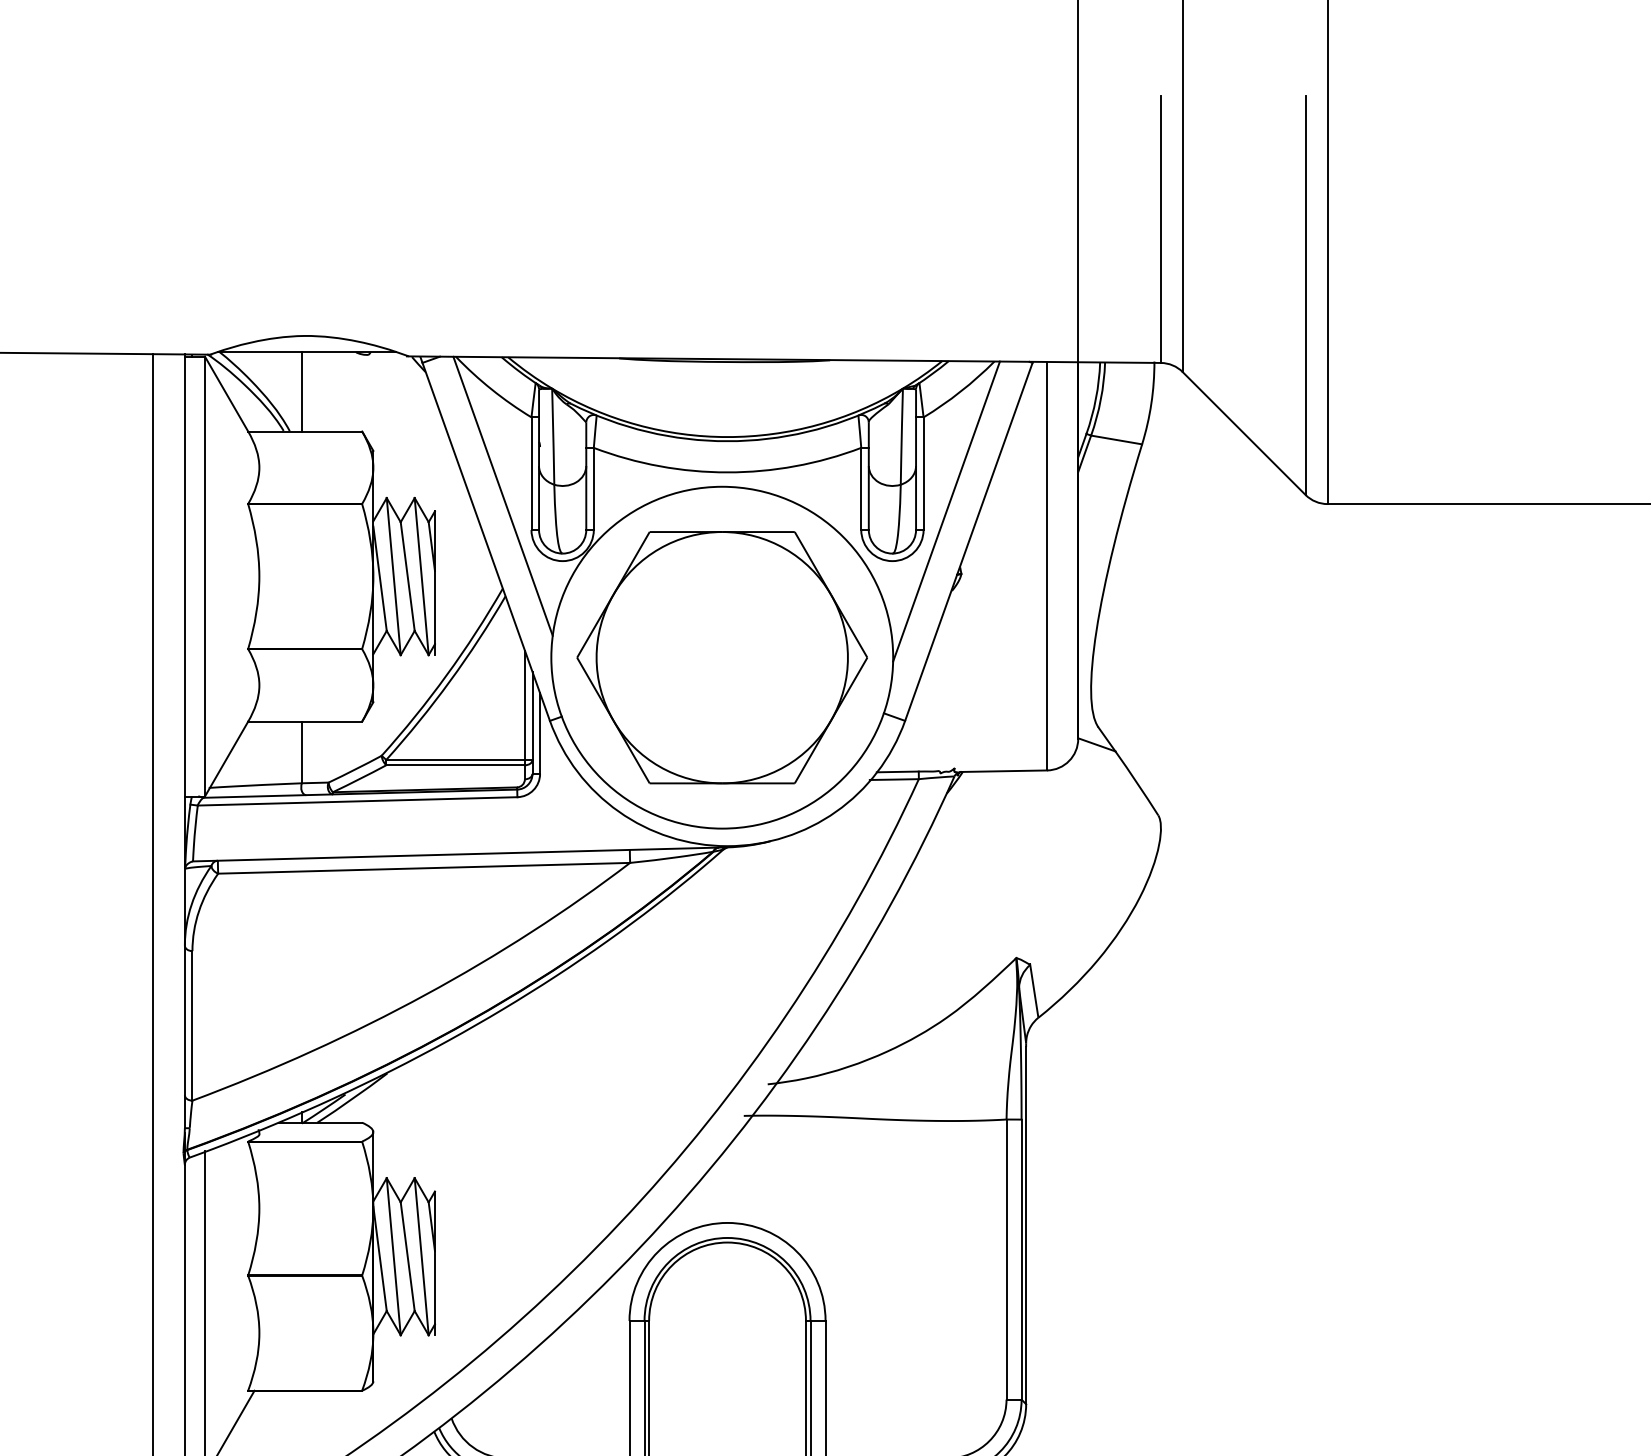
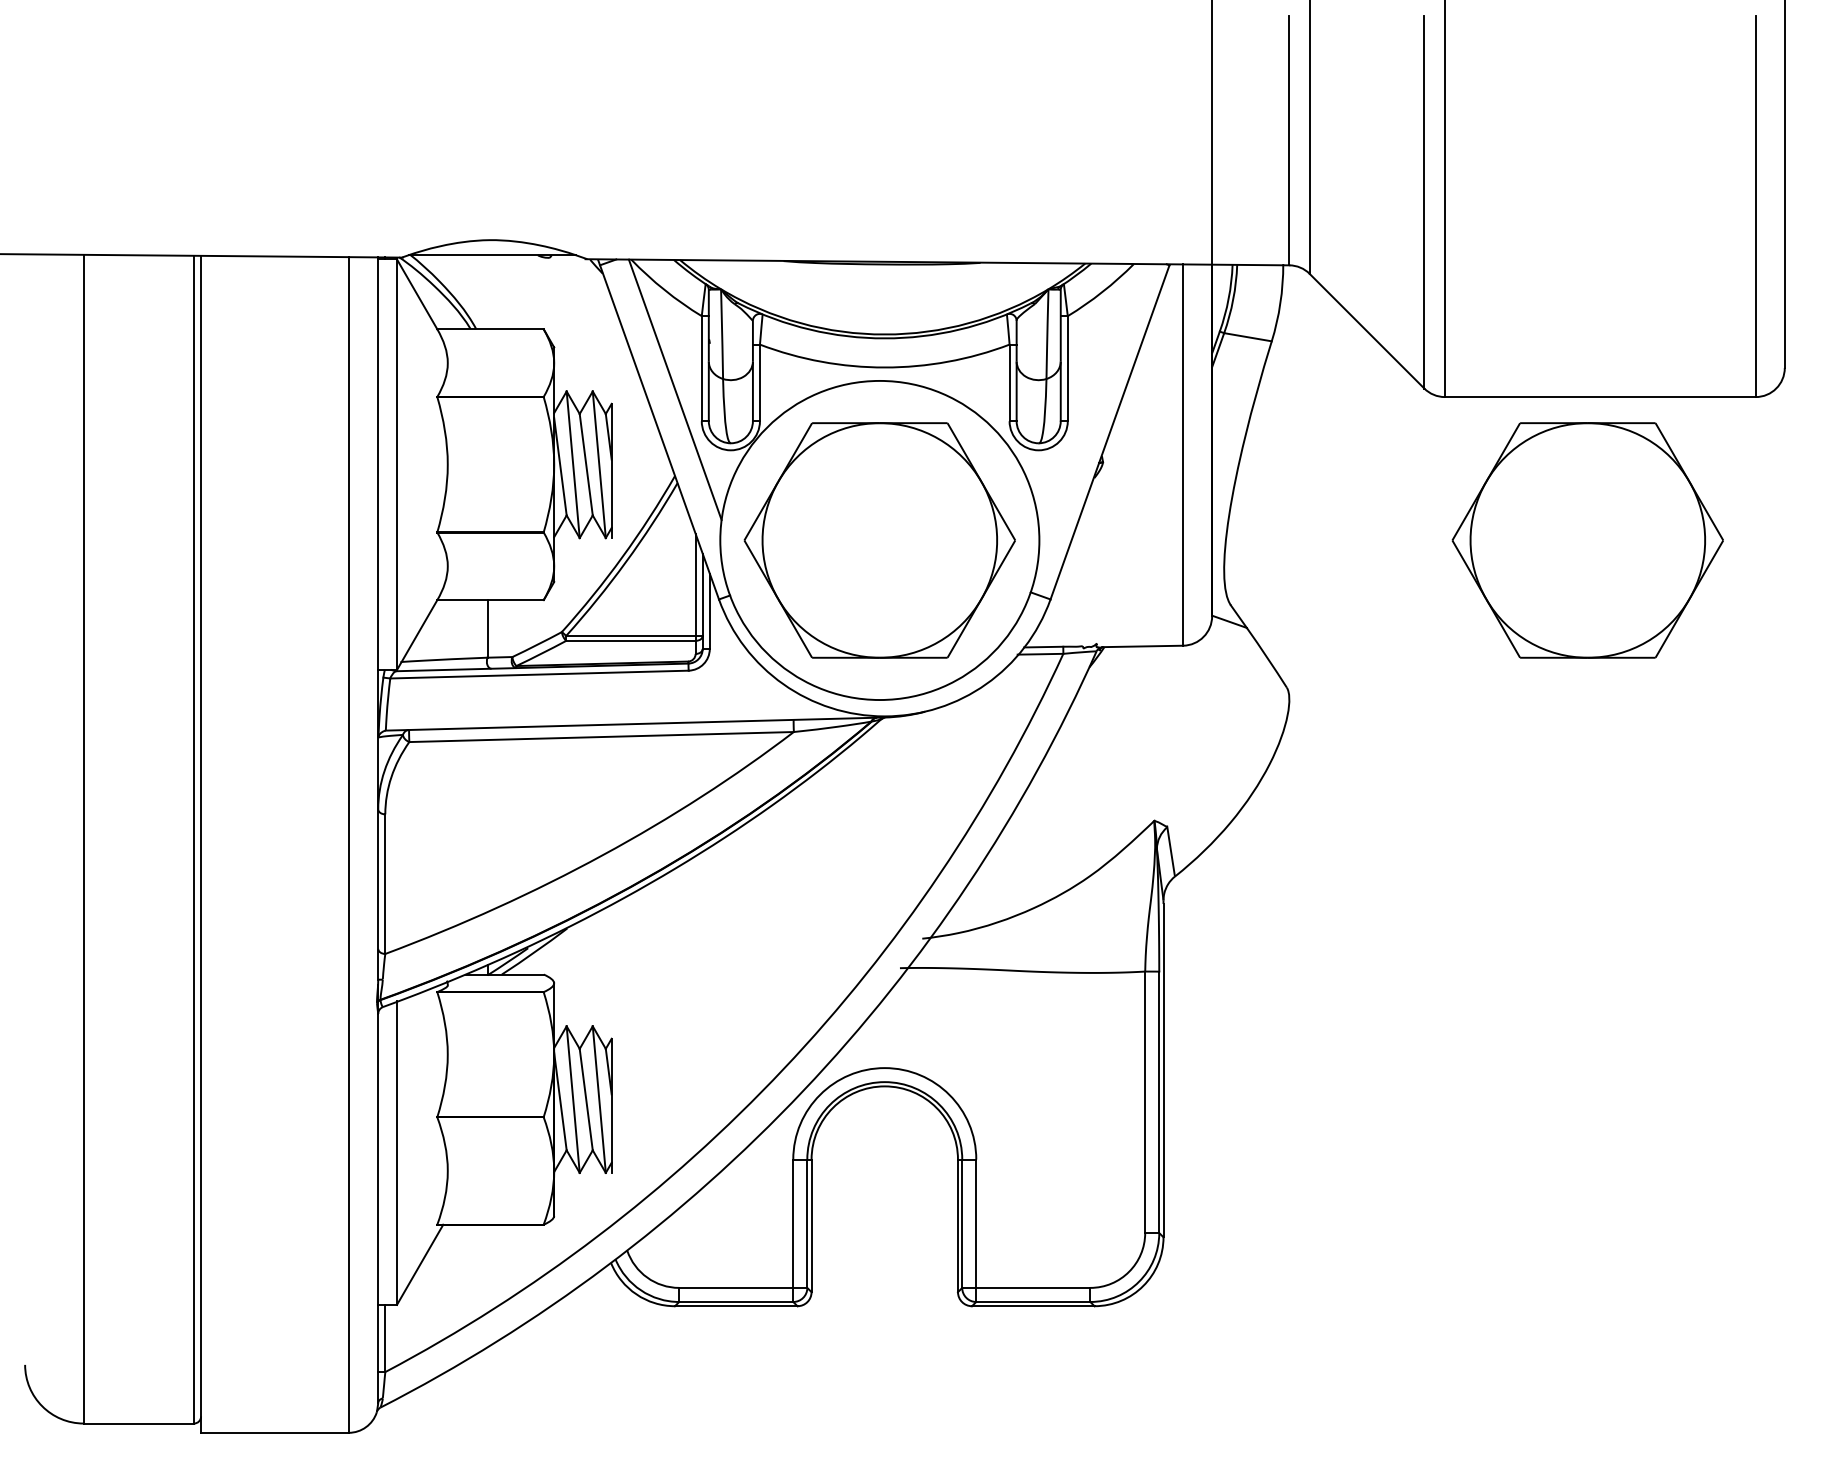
line: (301, 392) -> (487, 292), removed
line: (946, 512) -> (1089, 404), removed
part: (1480, 657) -> (1587, 540), added

